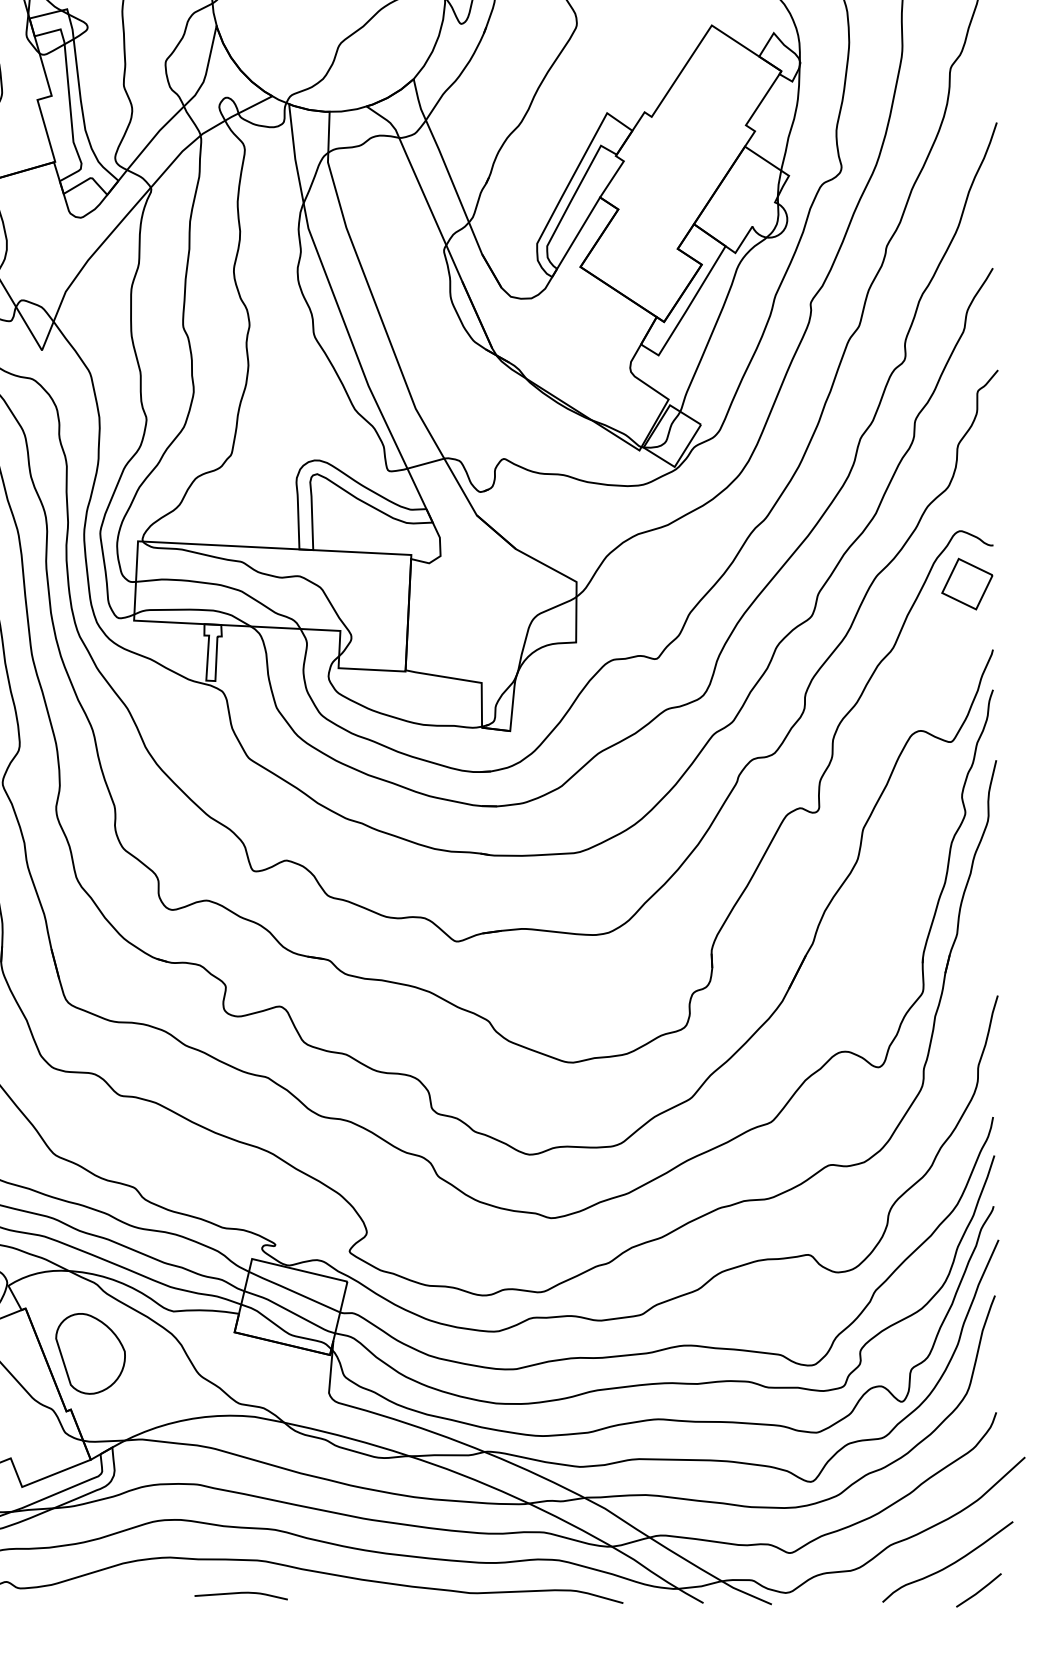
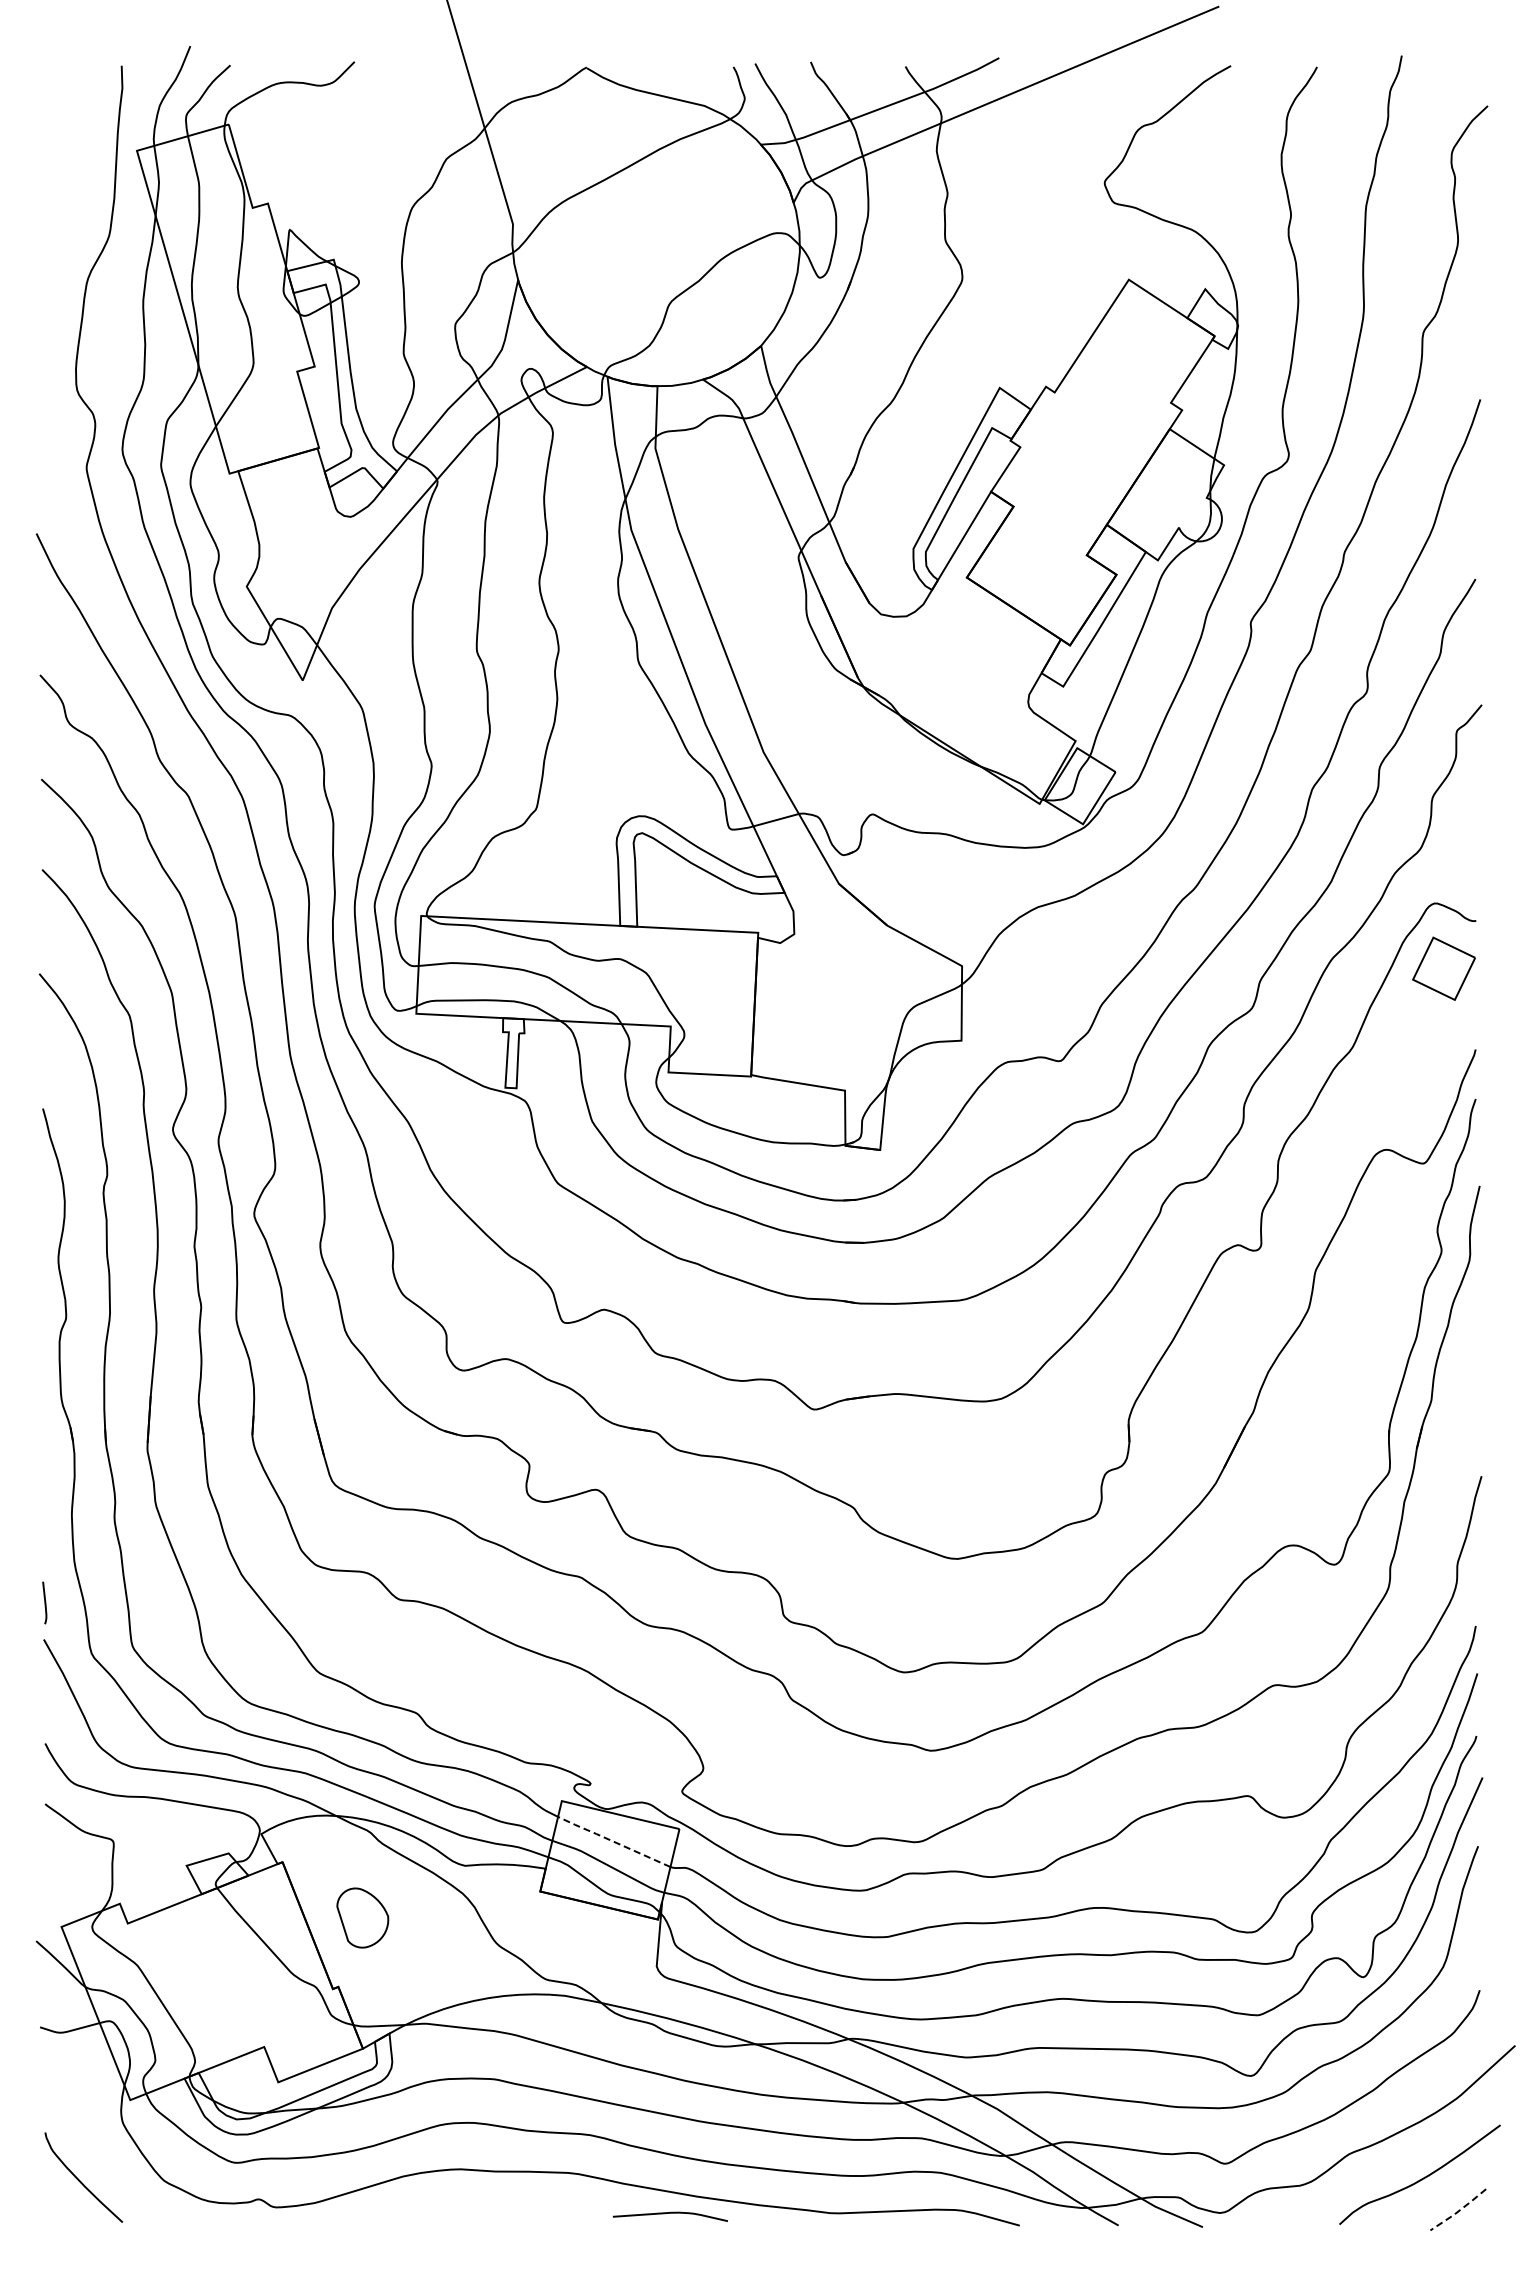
line: (293, 1291) -> (612, 1841), solid -> dashed
part: (90, 1353) -> (362, 1917), size x0.6
line: (979, 1591) -> (1458, 2211), solid -> dashed
curve: (240, 1593) -> (669, 2213), moved

